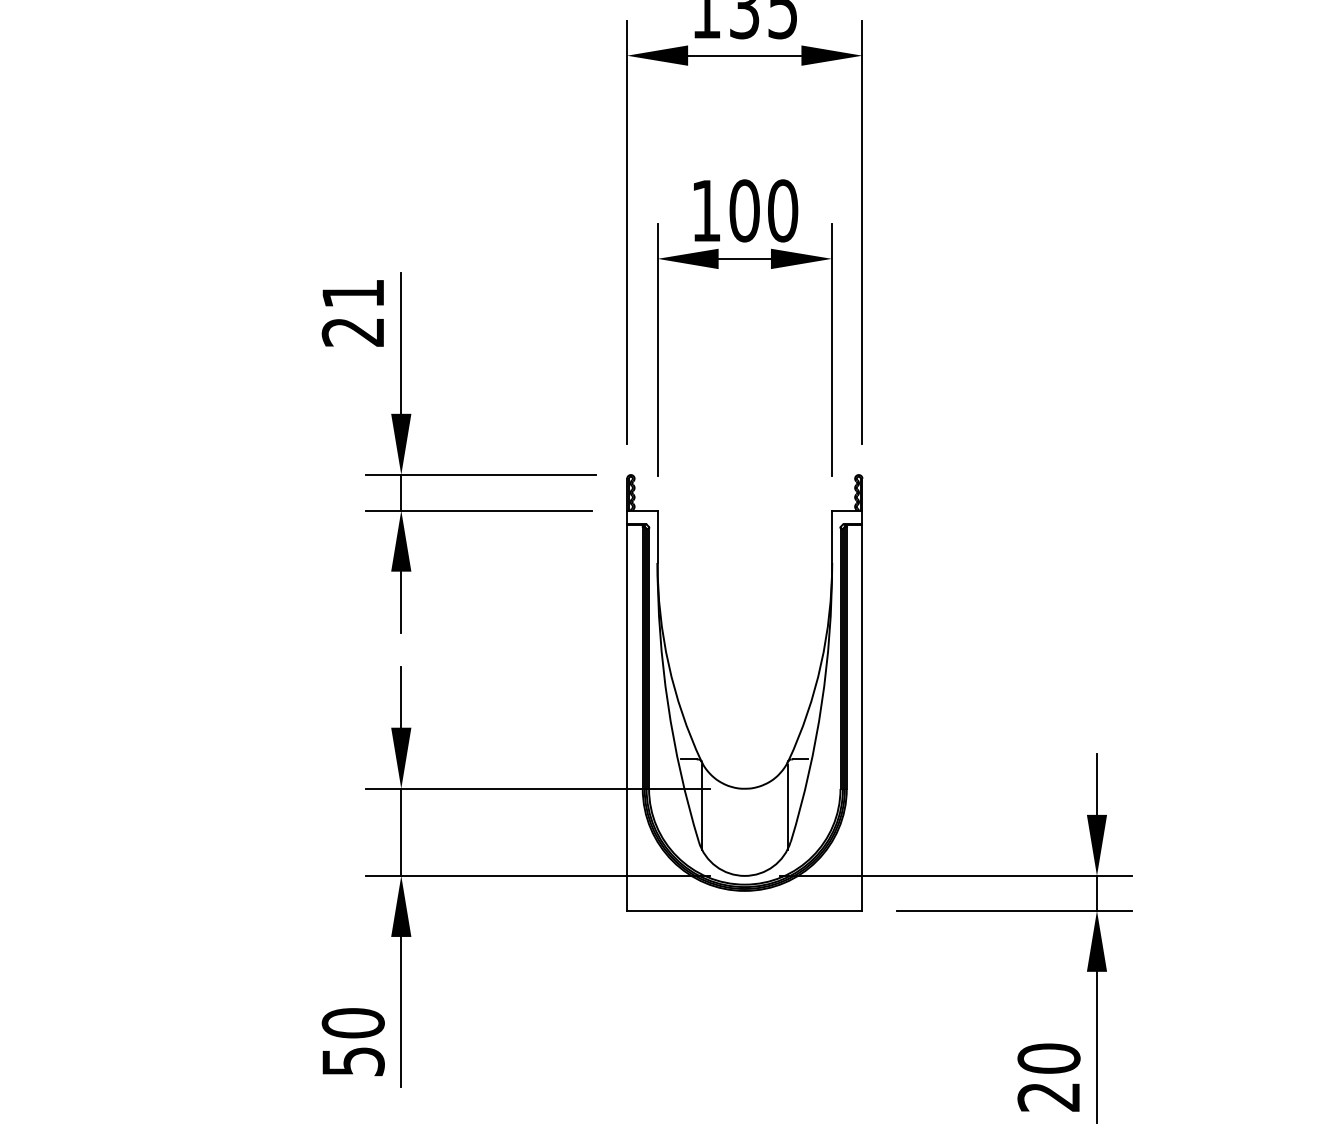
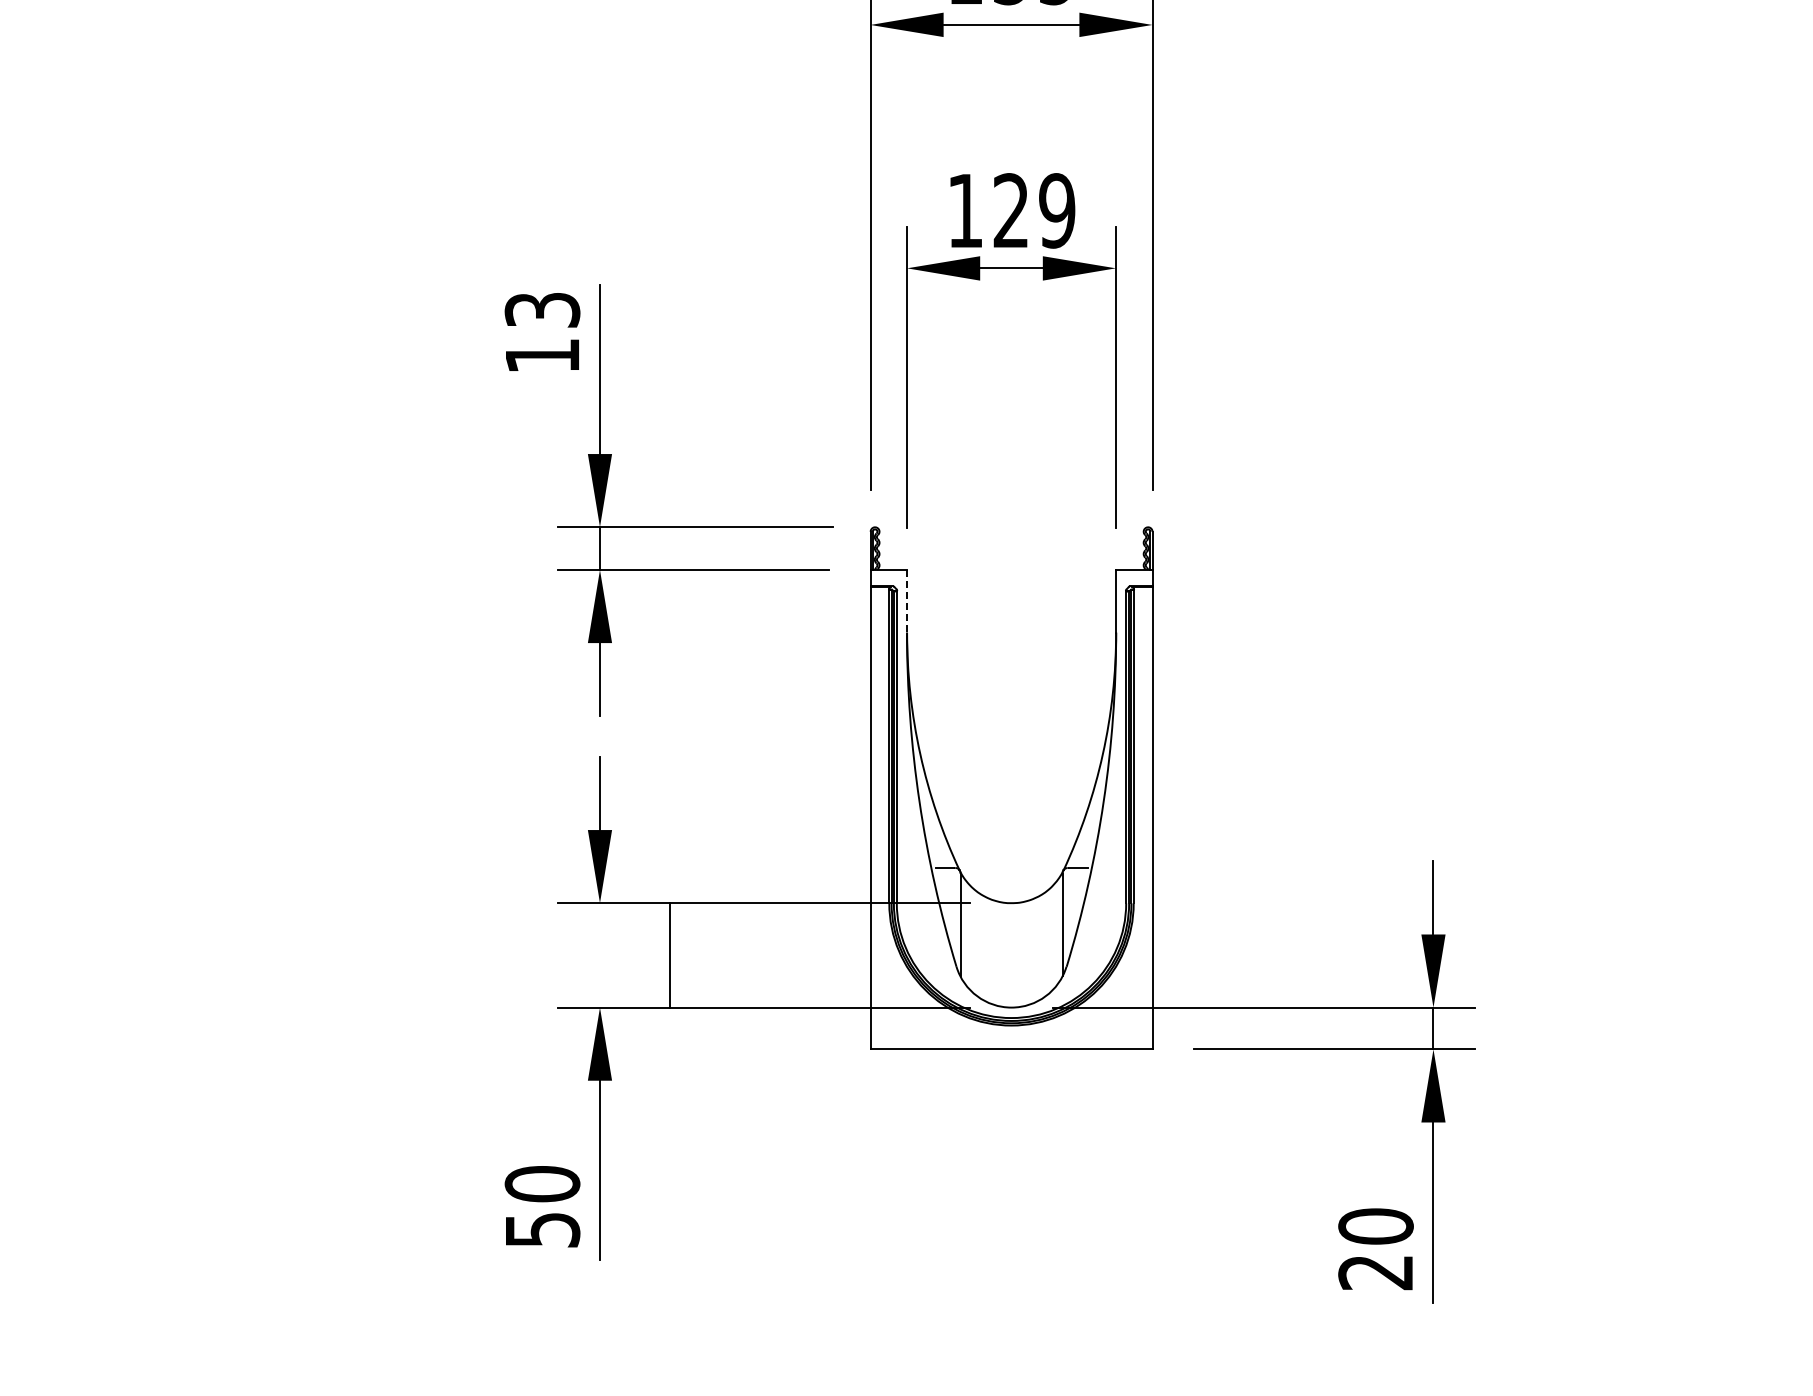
text: (763, 210) -> (1034, 210), 100 -> 129
text: (353, 313) -> (542, 333), 21 -> 13
line: (657, 536) -> (907, 601), solid -> dashed
line: (400, 832) -> (669, 955), moved

